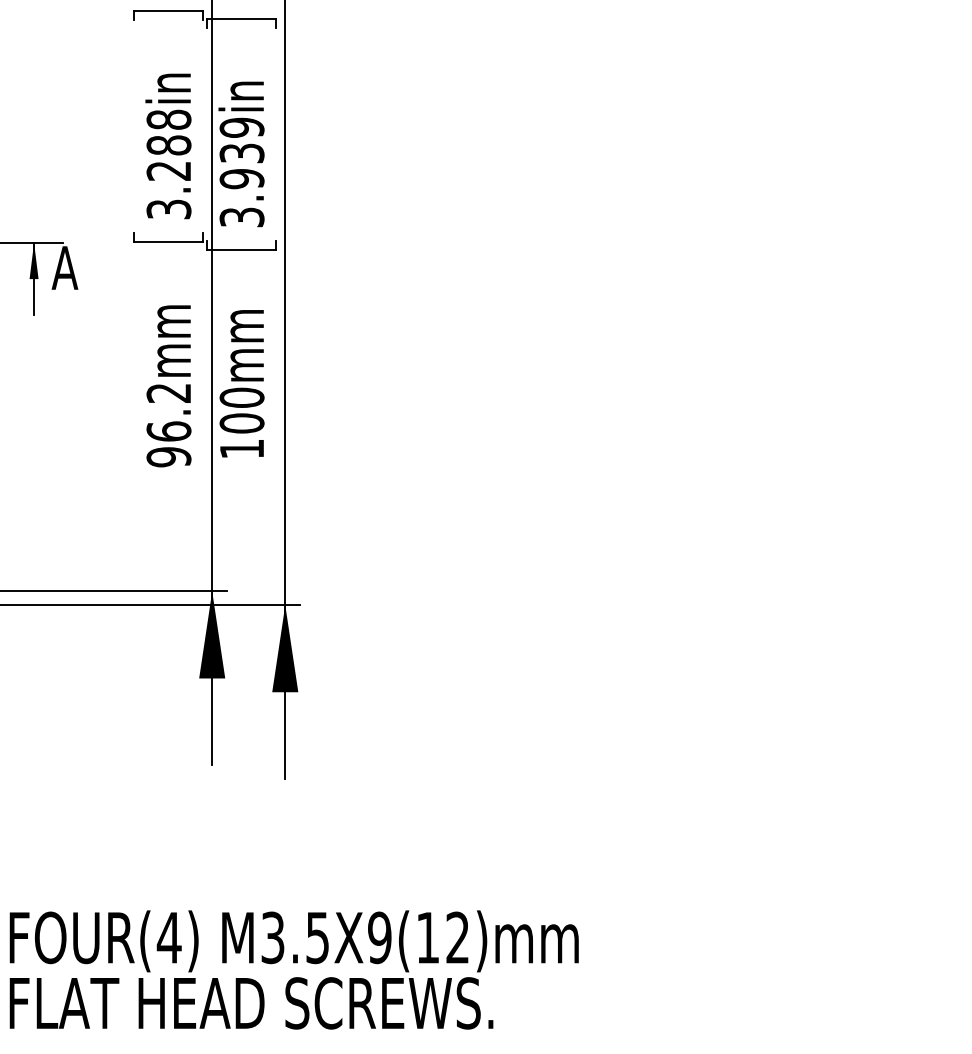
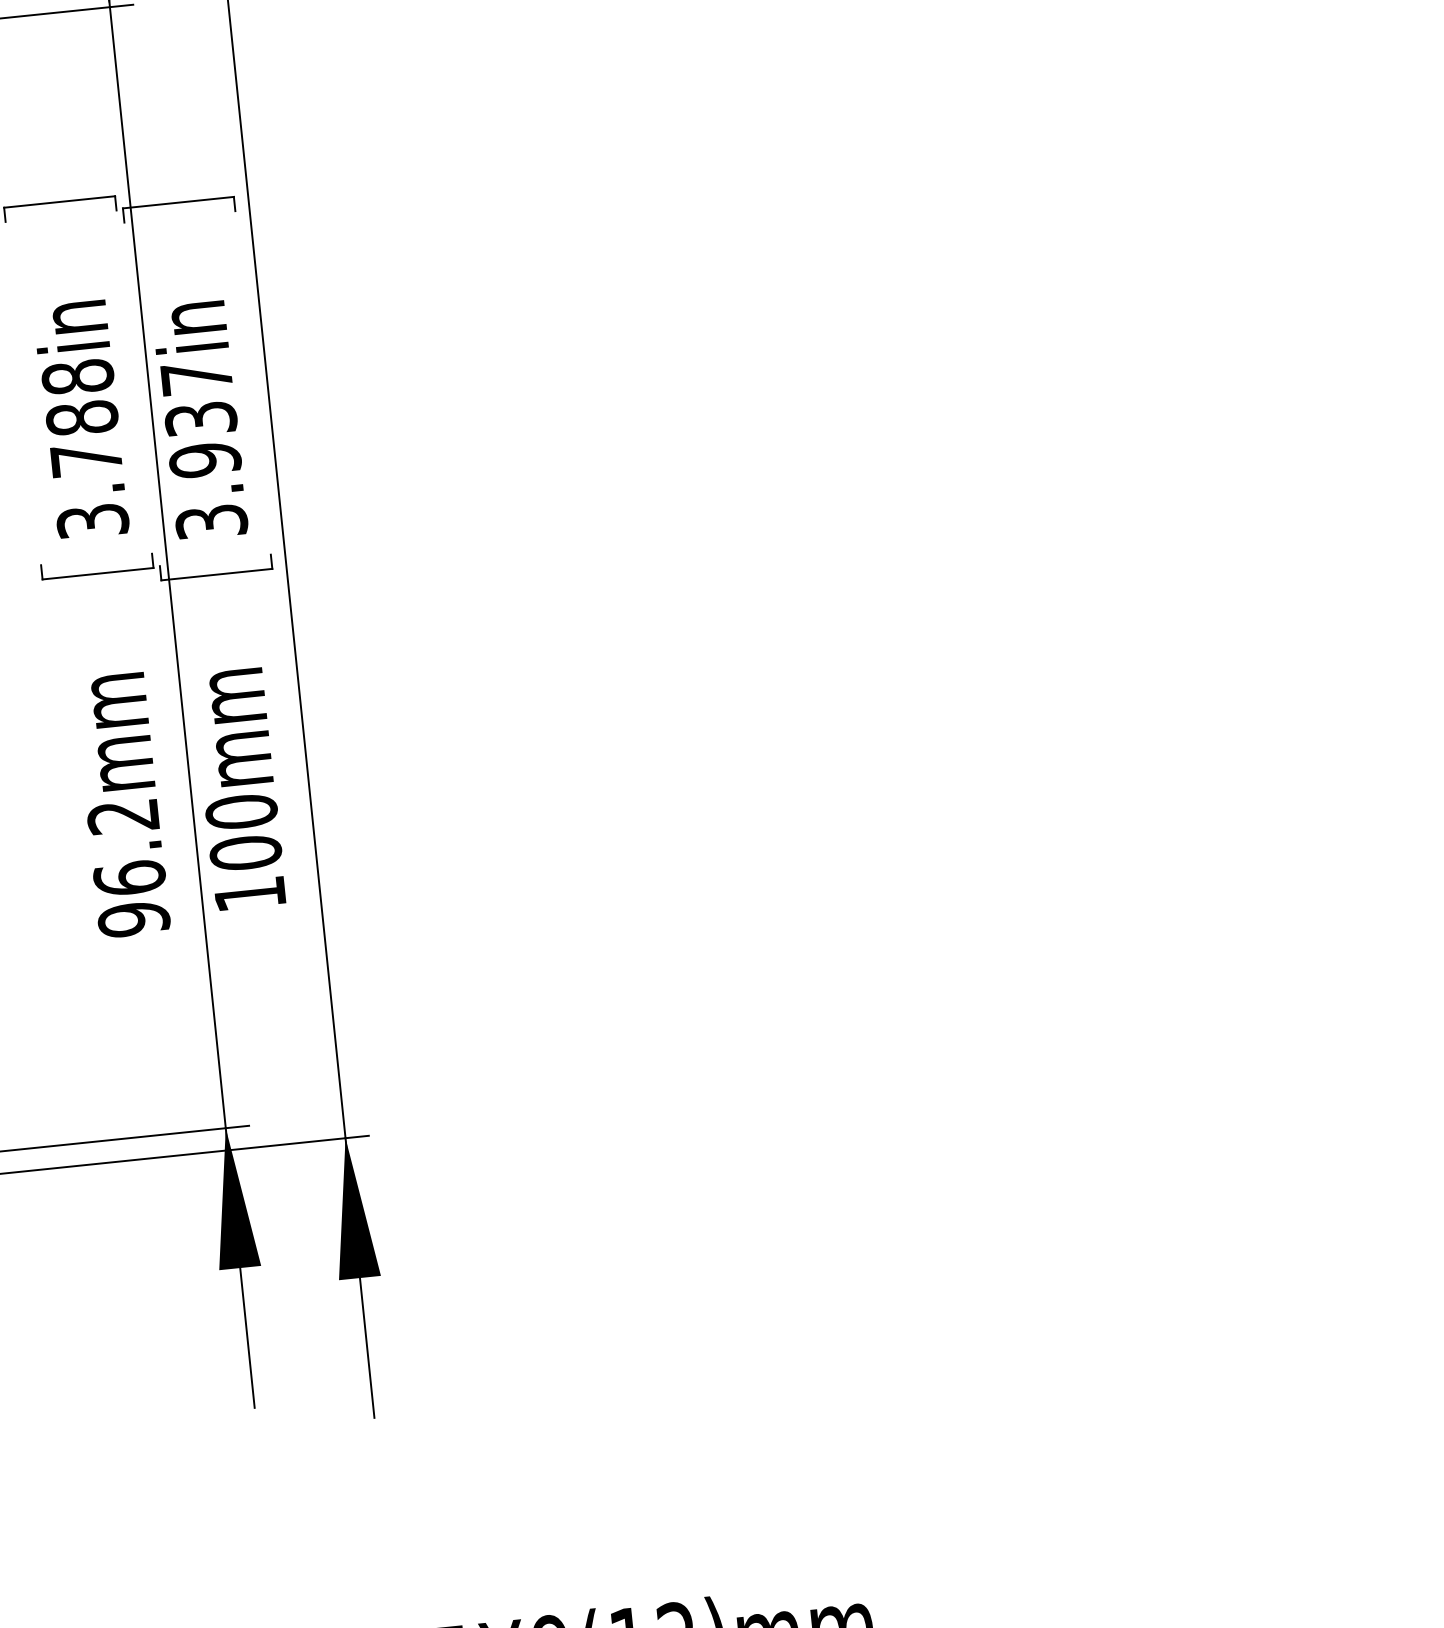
text: (241, 127) -> (195, 377), 3.939in -> 3.937in
text: (168, 170) -> (85, 458), 3.288in -> 3.788in

